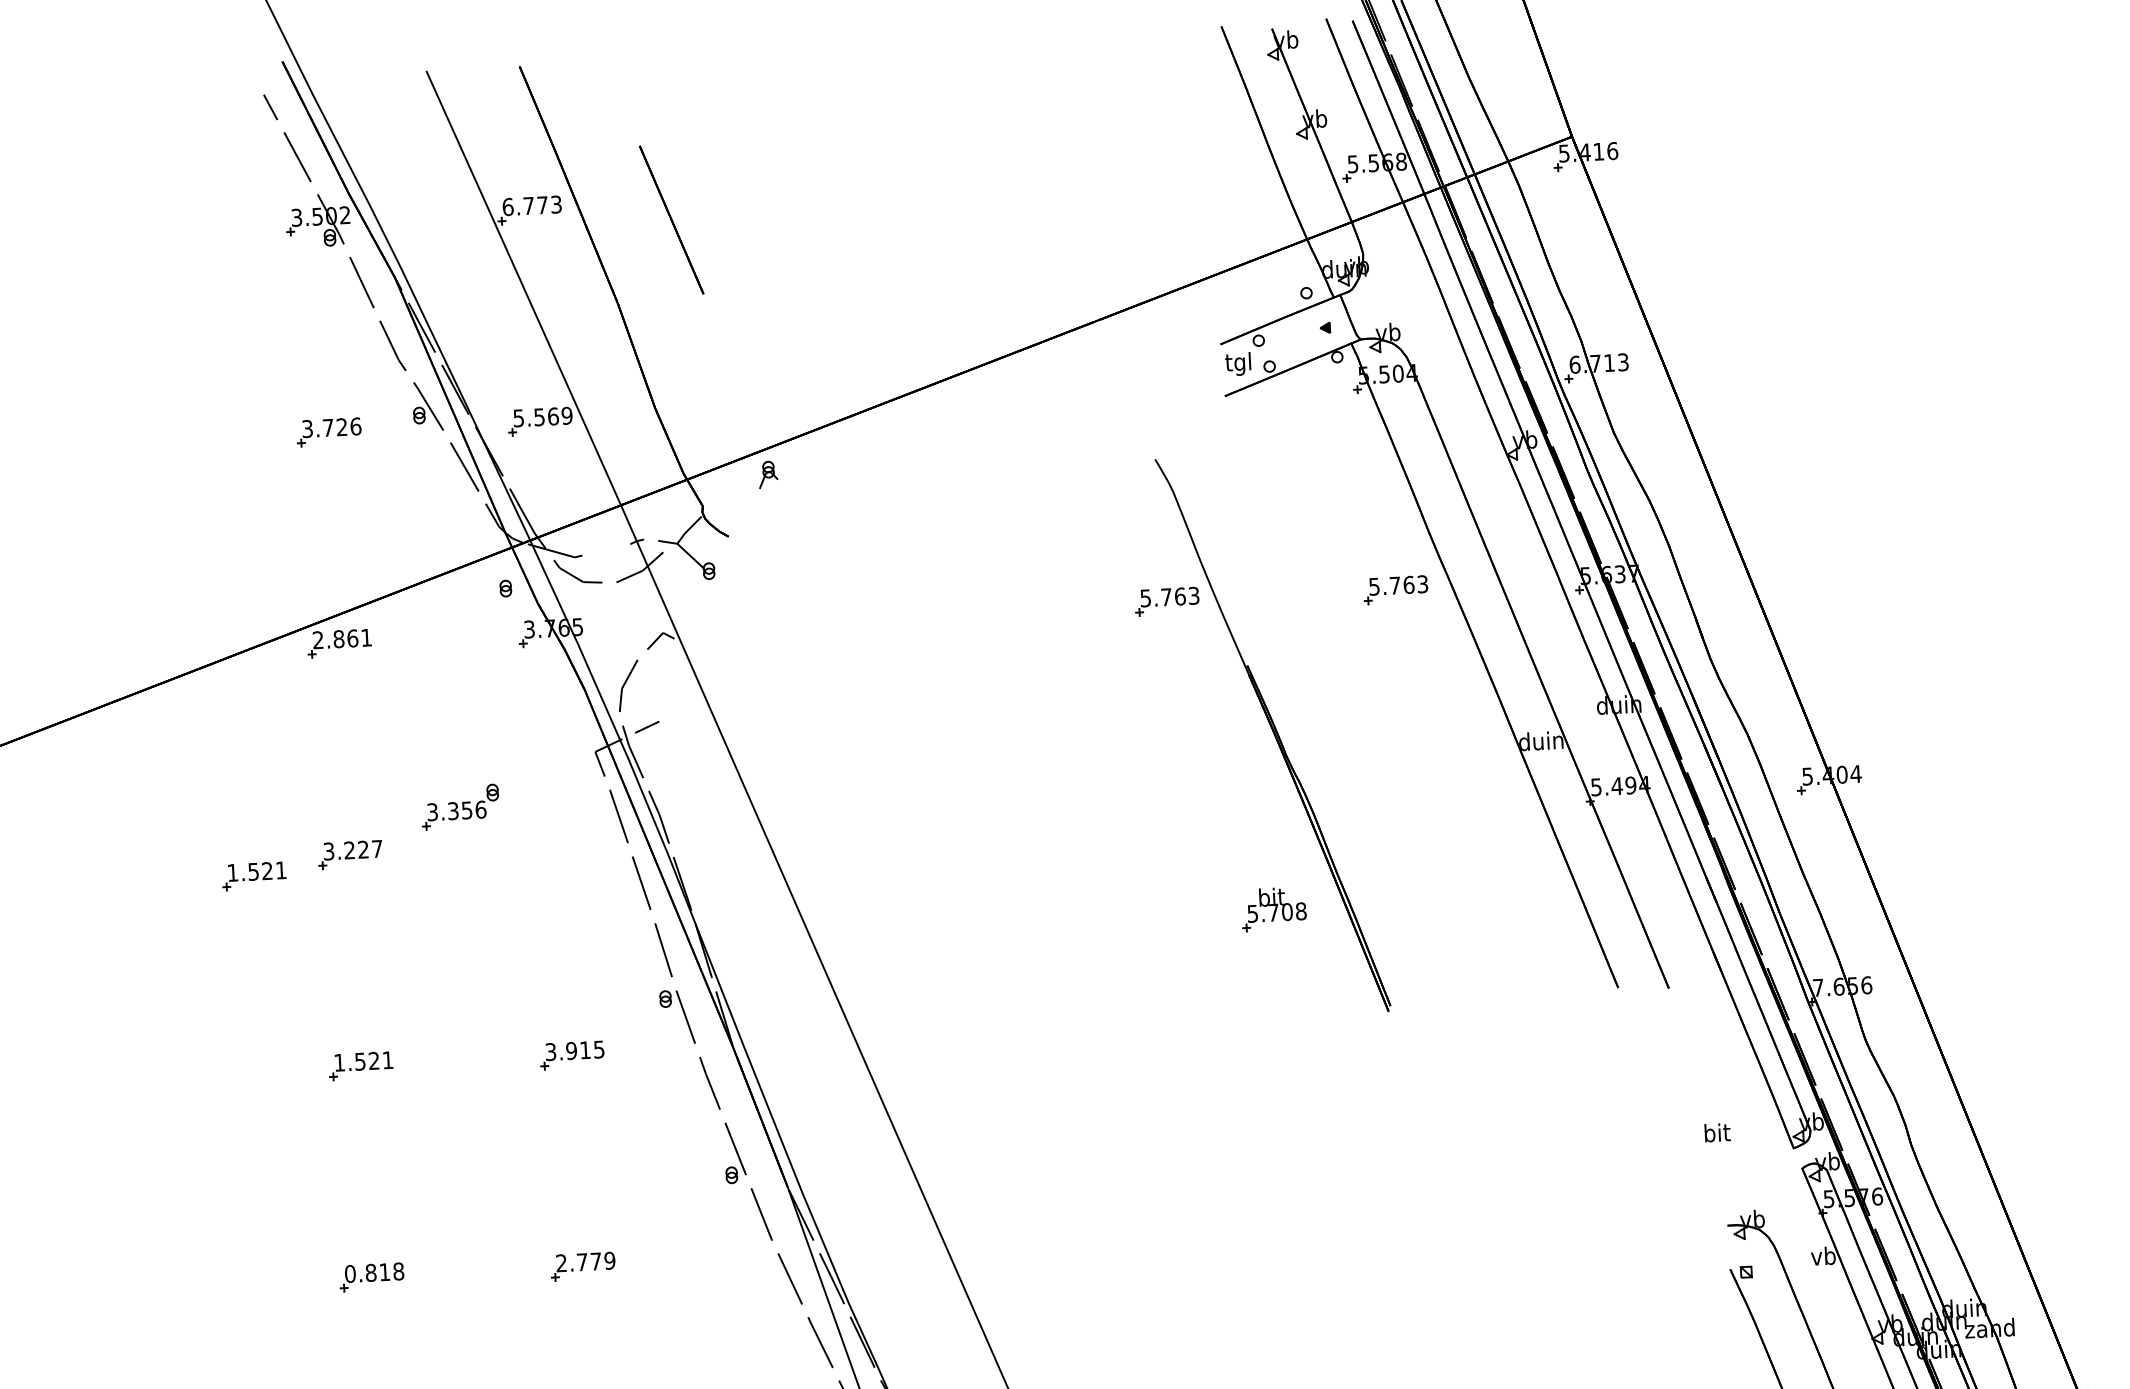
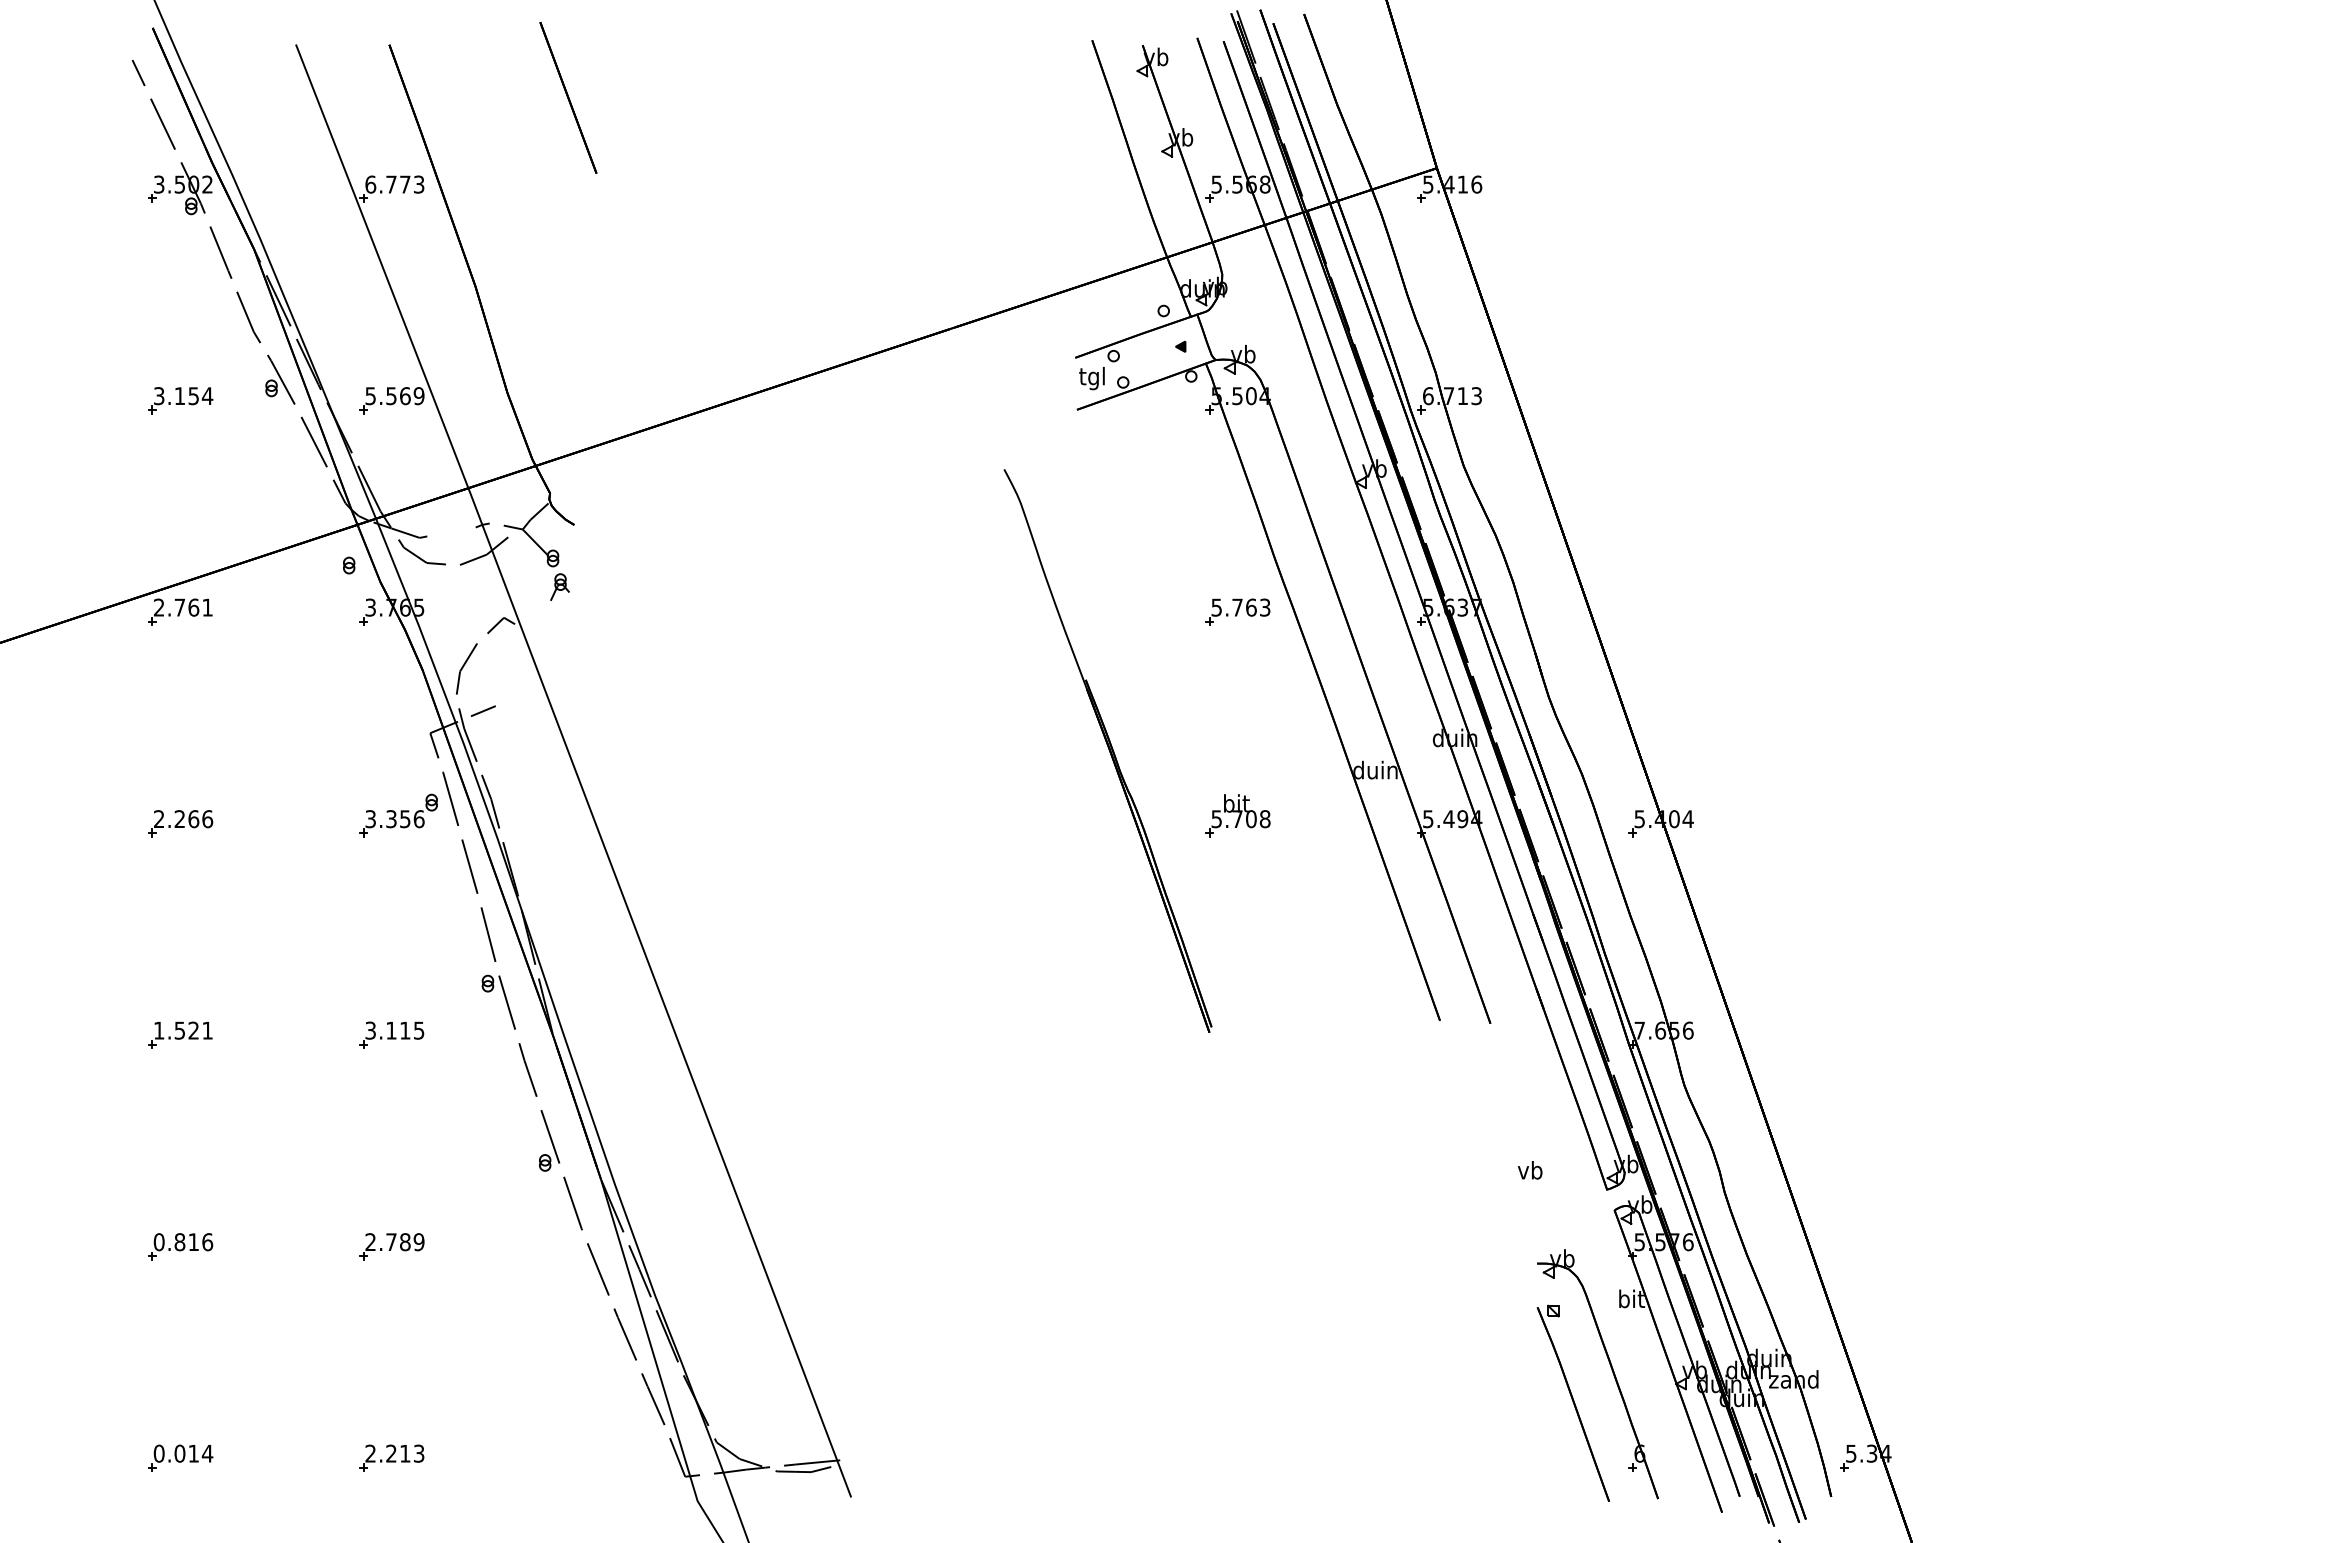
line: (671, 219) -> (568, 97), moved
text: (341, 427) -> (193, 396), 3.726 -> 3.154
part: (767, 474) -> (559, 586), moved
part: (1166, 601) -> (1008, 611), removed
text: (338, 639) -> (179, 607), 2.861 -> 2.761
part: (460, 807) -> (398, 815), moved
text: (353, 850) -> (183, 819), 3.227 -> 2.266
part: (254, 875) -> (83, 839), removed
part: (1273, 909) -> (1237, 815), moved
text: (571, 1050) -> (391, 1030), 3.915 -> 3.115
text: (1716, 1133) -> (1530, 1170), bit -> vb
text: (1824, 1255) -> (1632, 1298), vb -> bit
text: (596, 1261) -> (405, 1242), 2.779 -> 2.789
text: (398, 1271) -> (207, 1242), 0.818 -> 0.816

